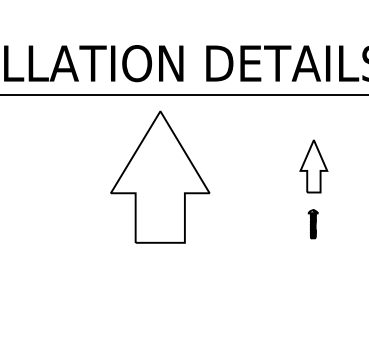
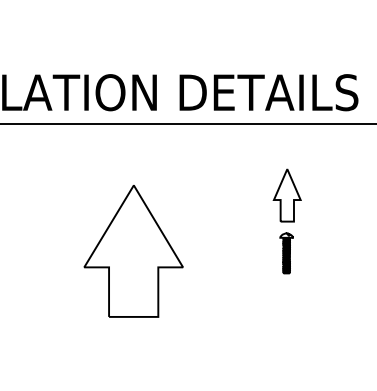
part: (160, 177) -> (133, 251), moved
part: (313, 224) -> (286, 253), size x1.43

